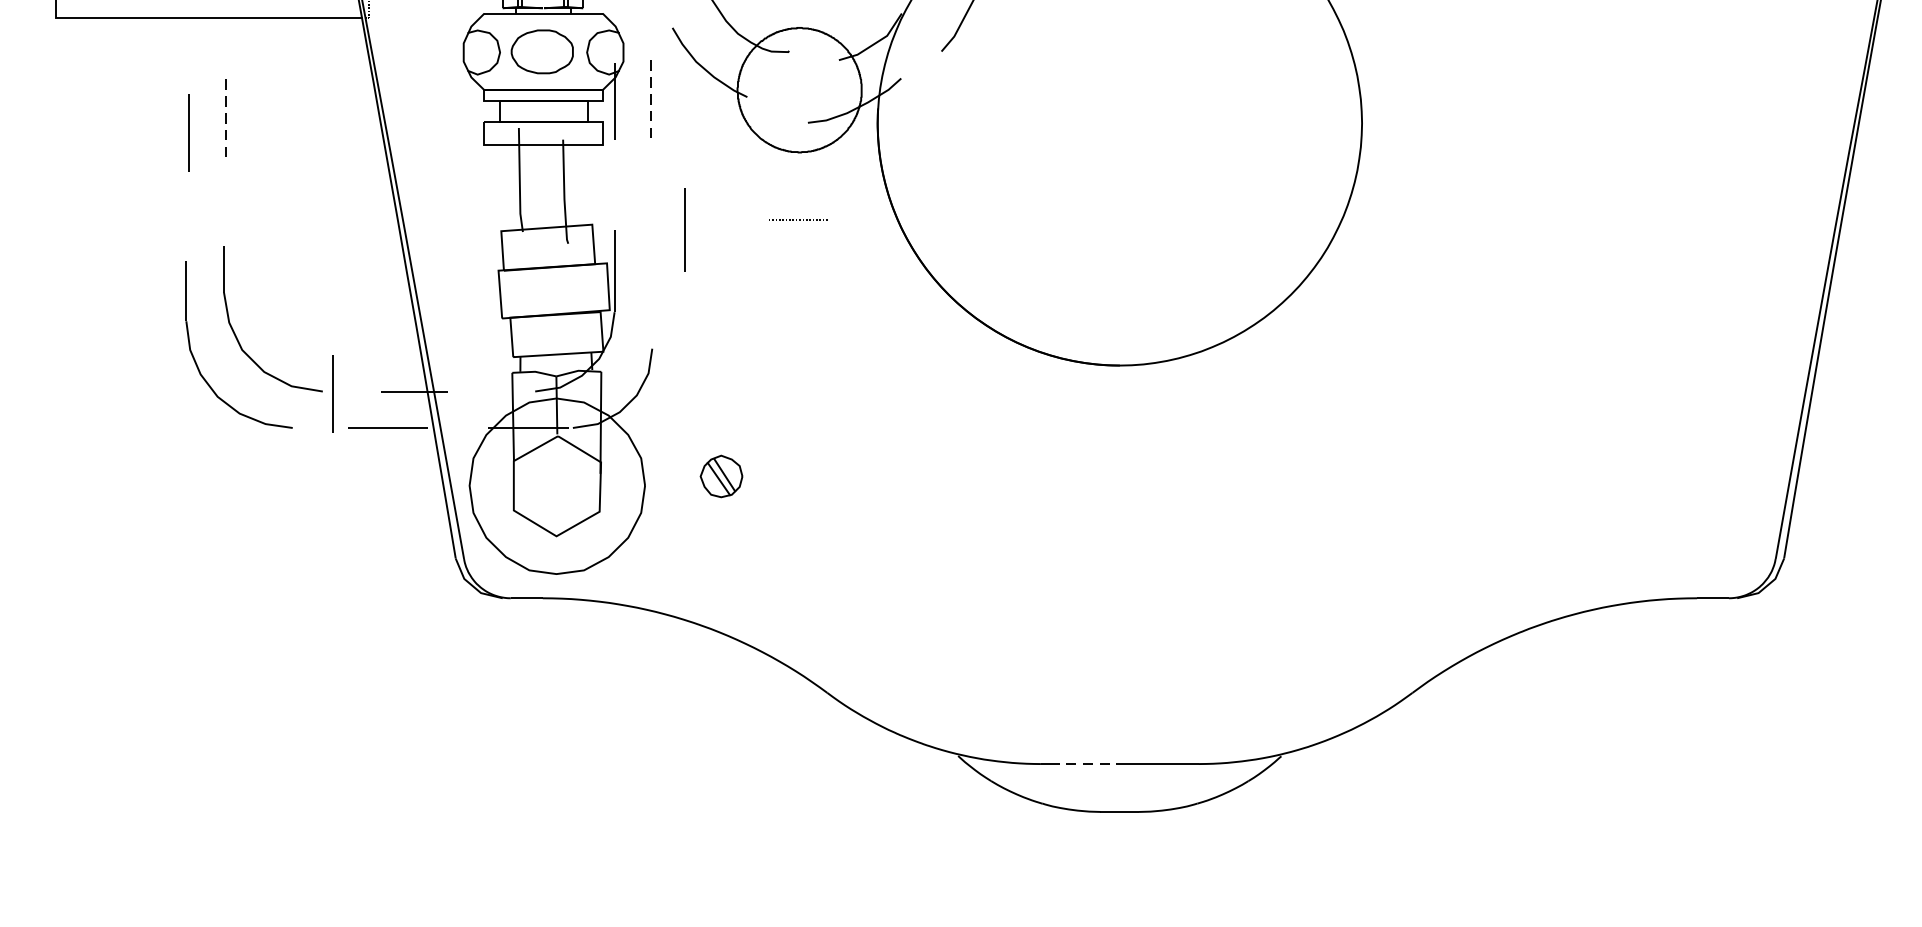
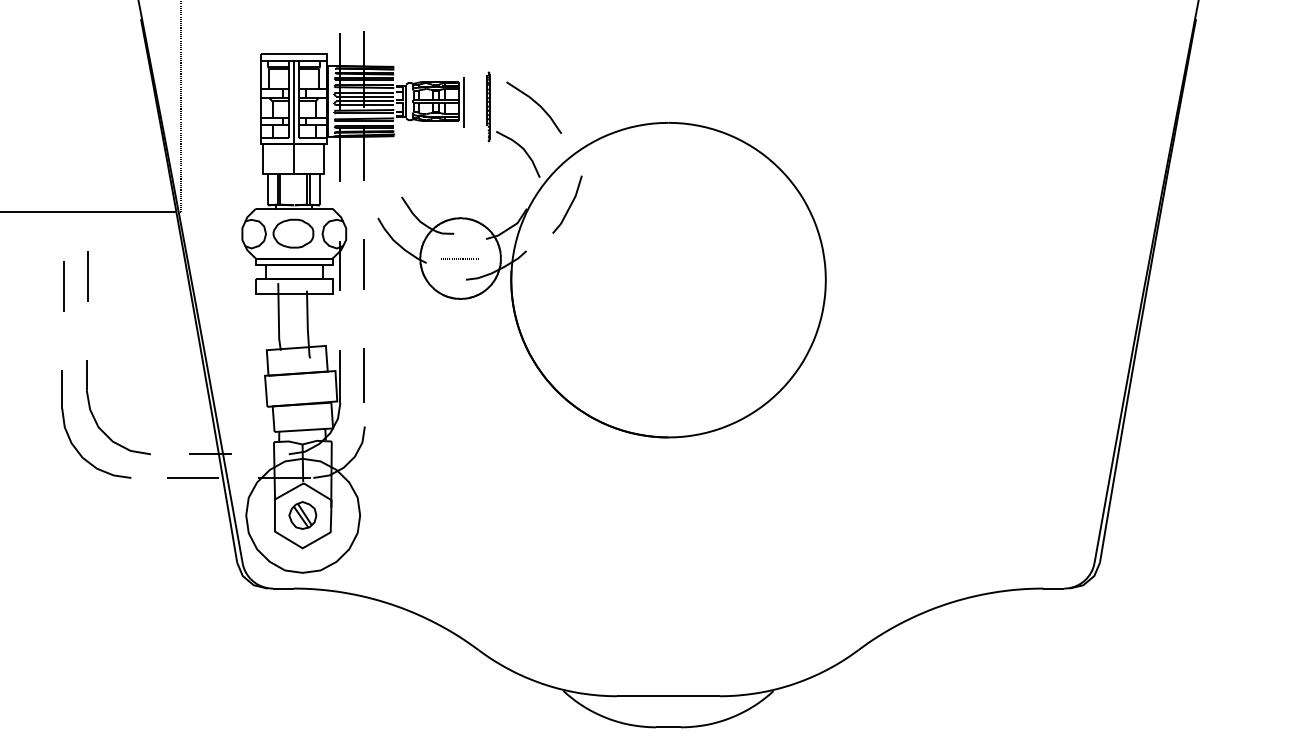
line: (651, 99) -> (364, 264), dashed -> solid
line: (226, 117) -> (88, 276), dashed -> solid
line: (796, 219) -> (458, 258), moved
line: (684, 230) -> (363, 375), moved
line: (332, 394) -> (157, 456), removed
part: (720, 476) -> (302, 515), moved
line: (1084, 764) -> (645, 696), dashed -> solid

